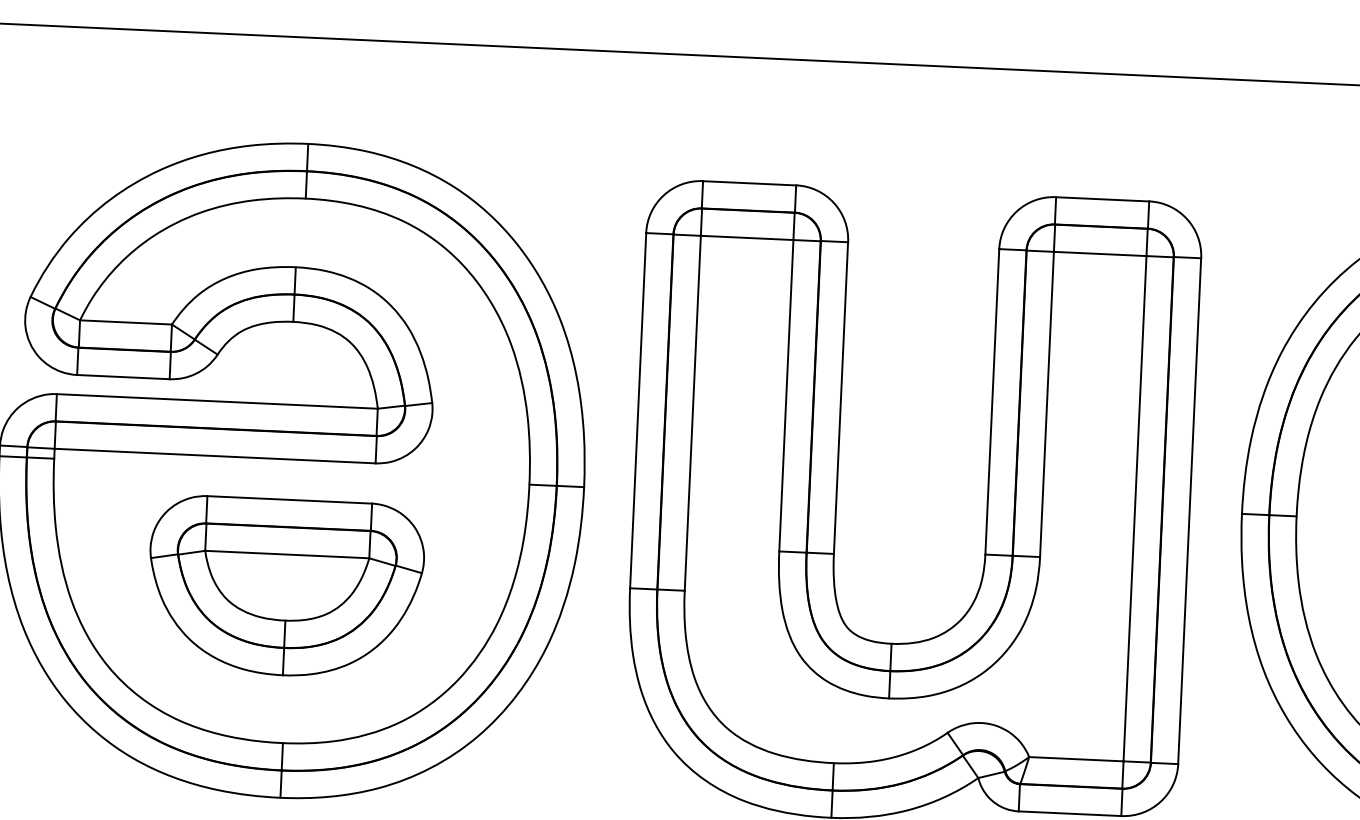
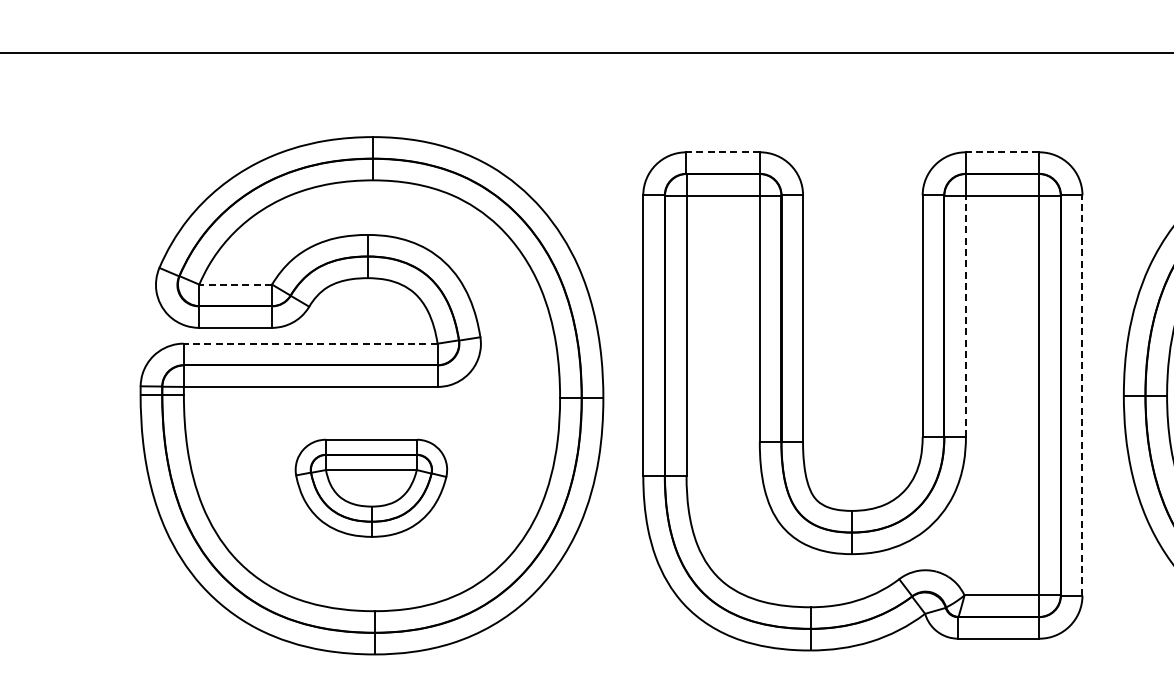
line: (750, 183) -> (723, 152), solid -> dashed
line: (1102, 199) -> (1002, 152), solid -> dashed
line: (125, 322) -> (235, 284), solid -> dashed
line: (217, 401) -> (310, 343), solid -> dashed
line: (1046, 404) -> (965, 316), solid -> dashed
line: (1189, 511) -> (1082, 395), solid -> dashed
part: (285, 587) -> (371, 488), size x0.7

